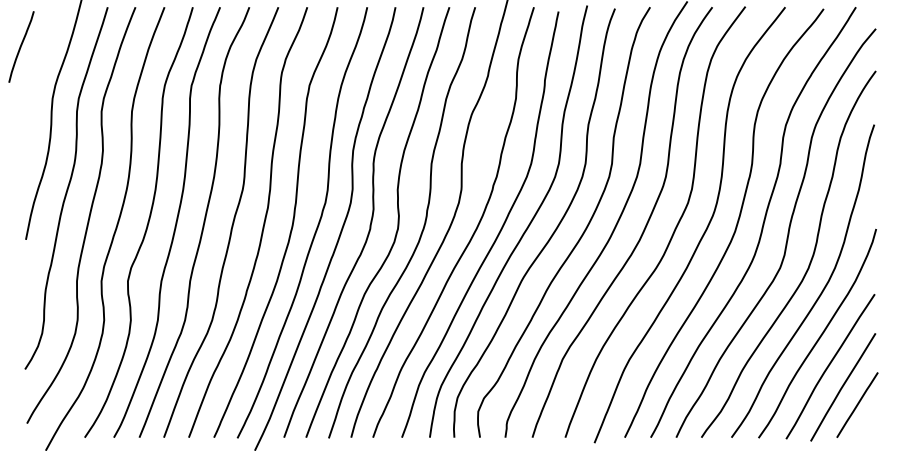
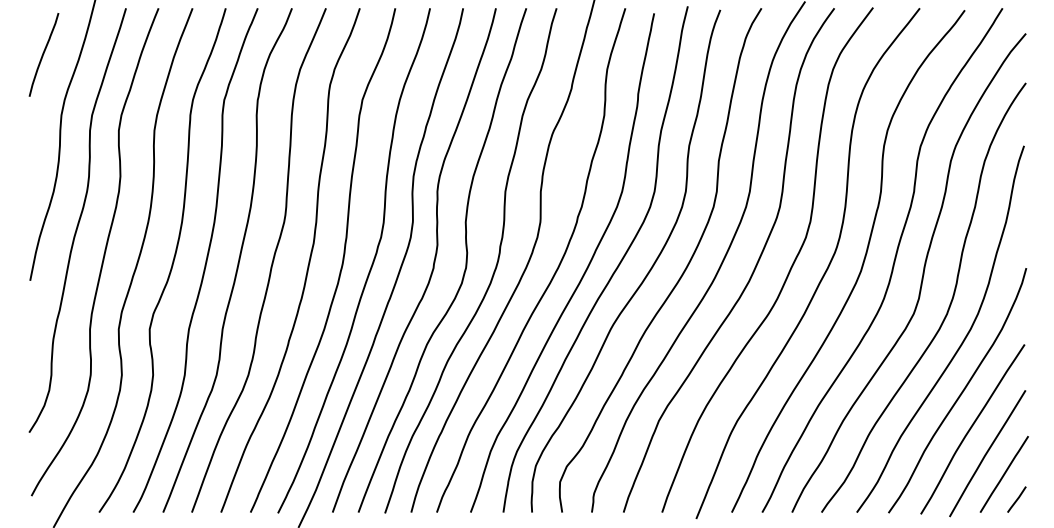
curve: (21, 46) -> (43, 54), moved
line: (867, 426) -> (1016, 499), added

